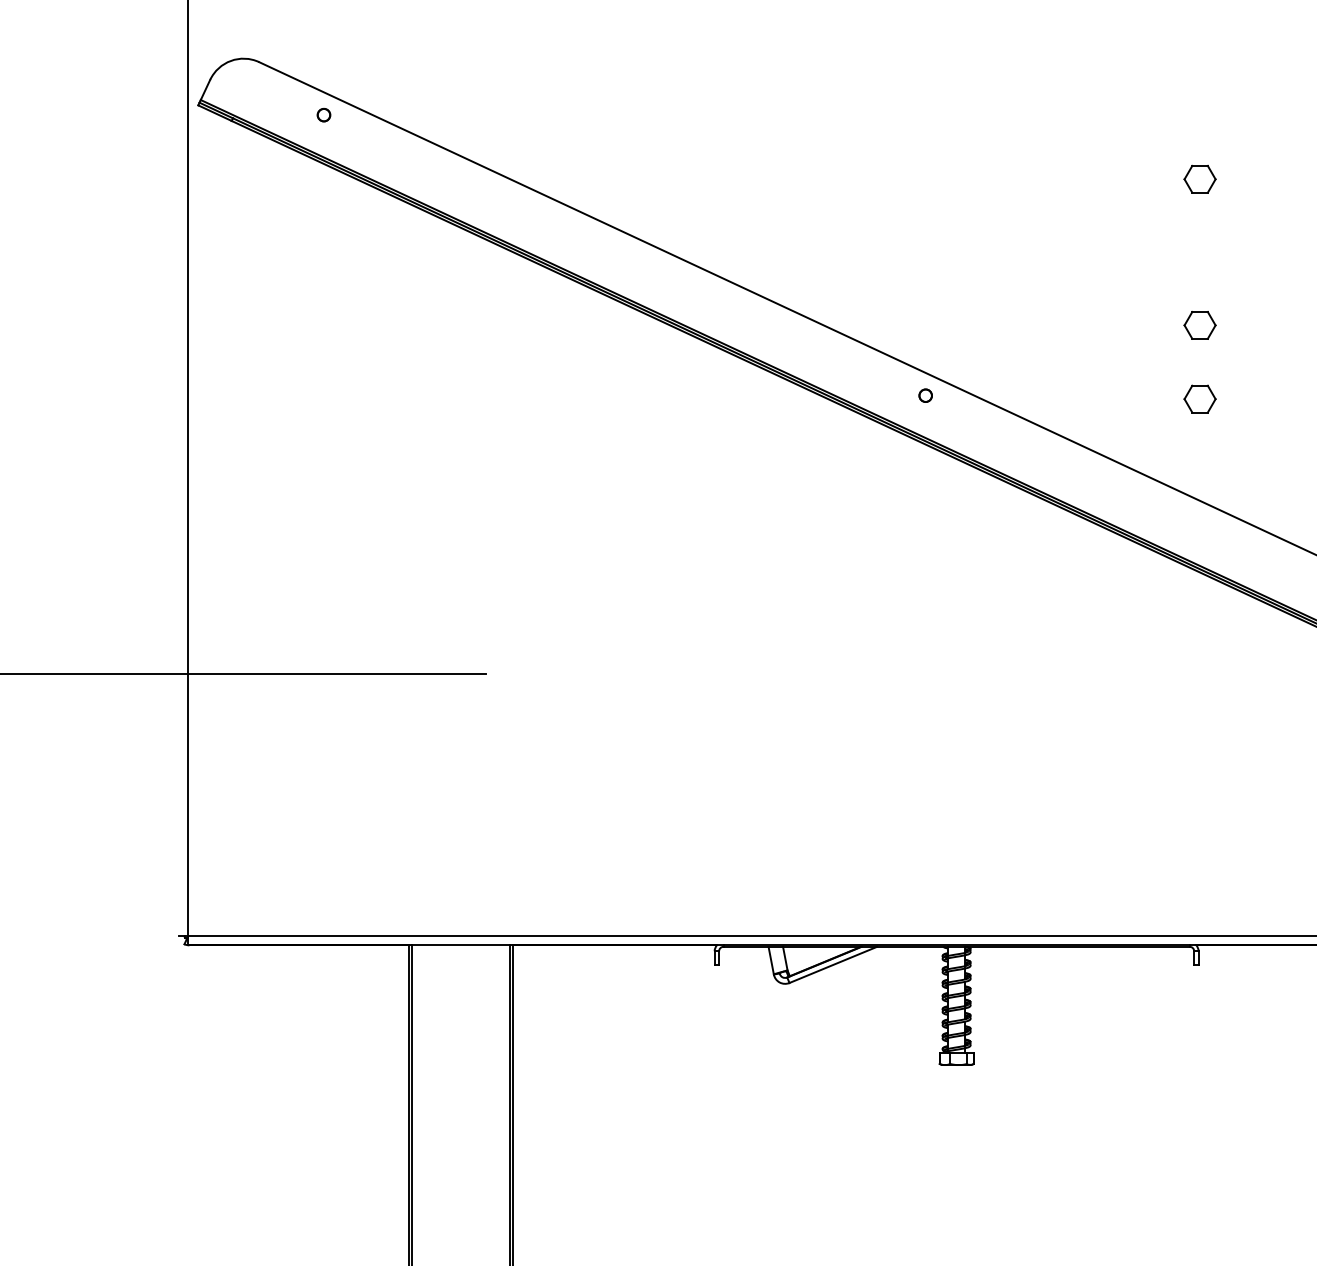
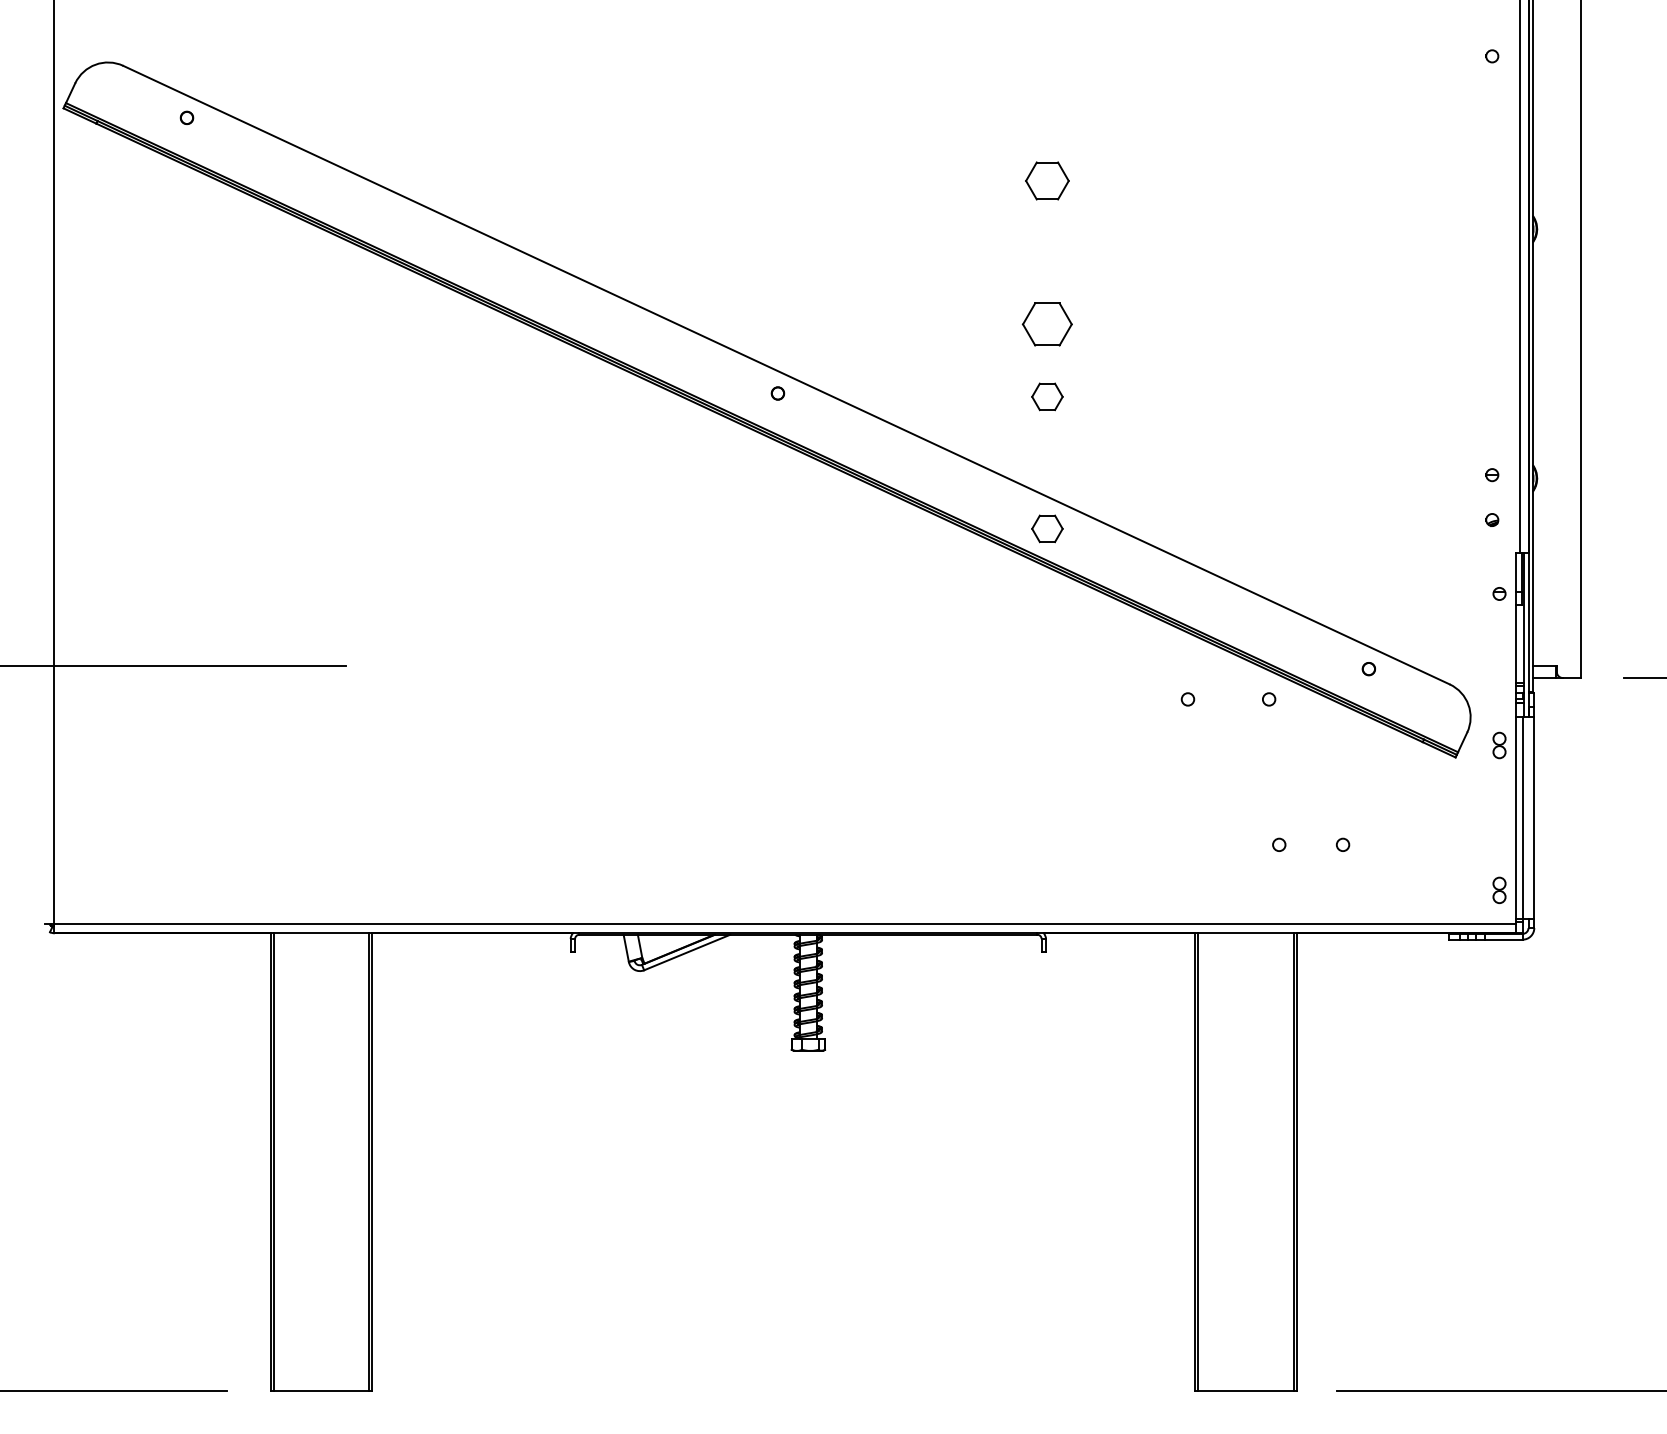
part: (1200, 178) -> (1047, 180), size x1.4
part: (1200, 325) -> (1047, 324), size x1.6
part: (1200, 533) -> (1047, 528), added

